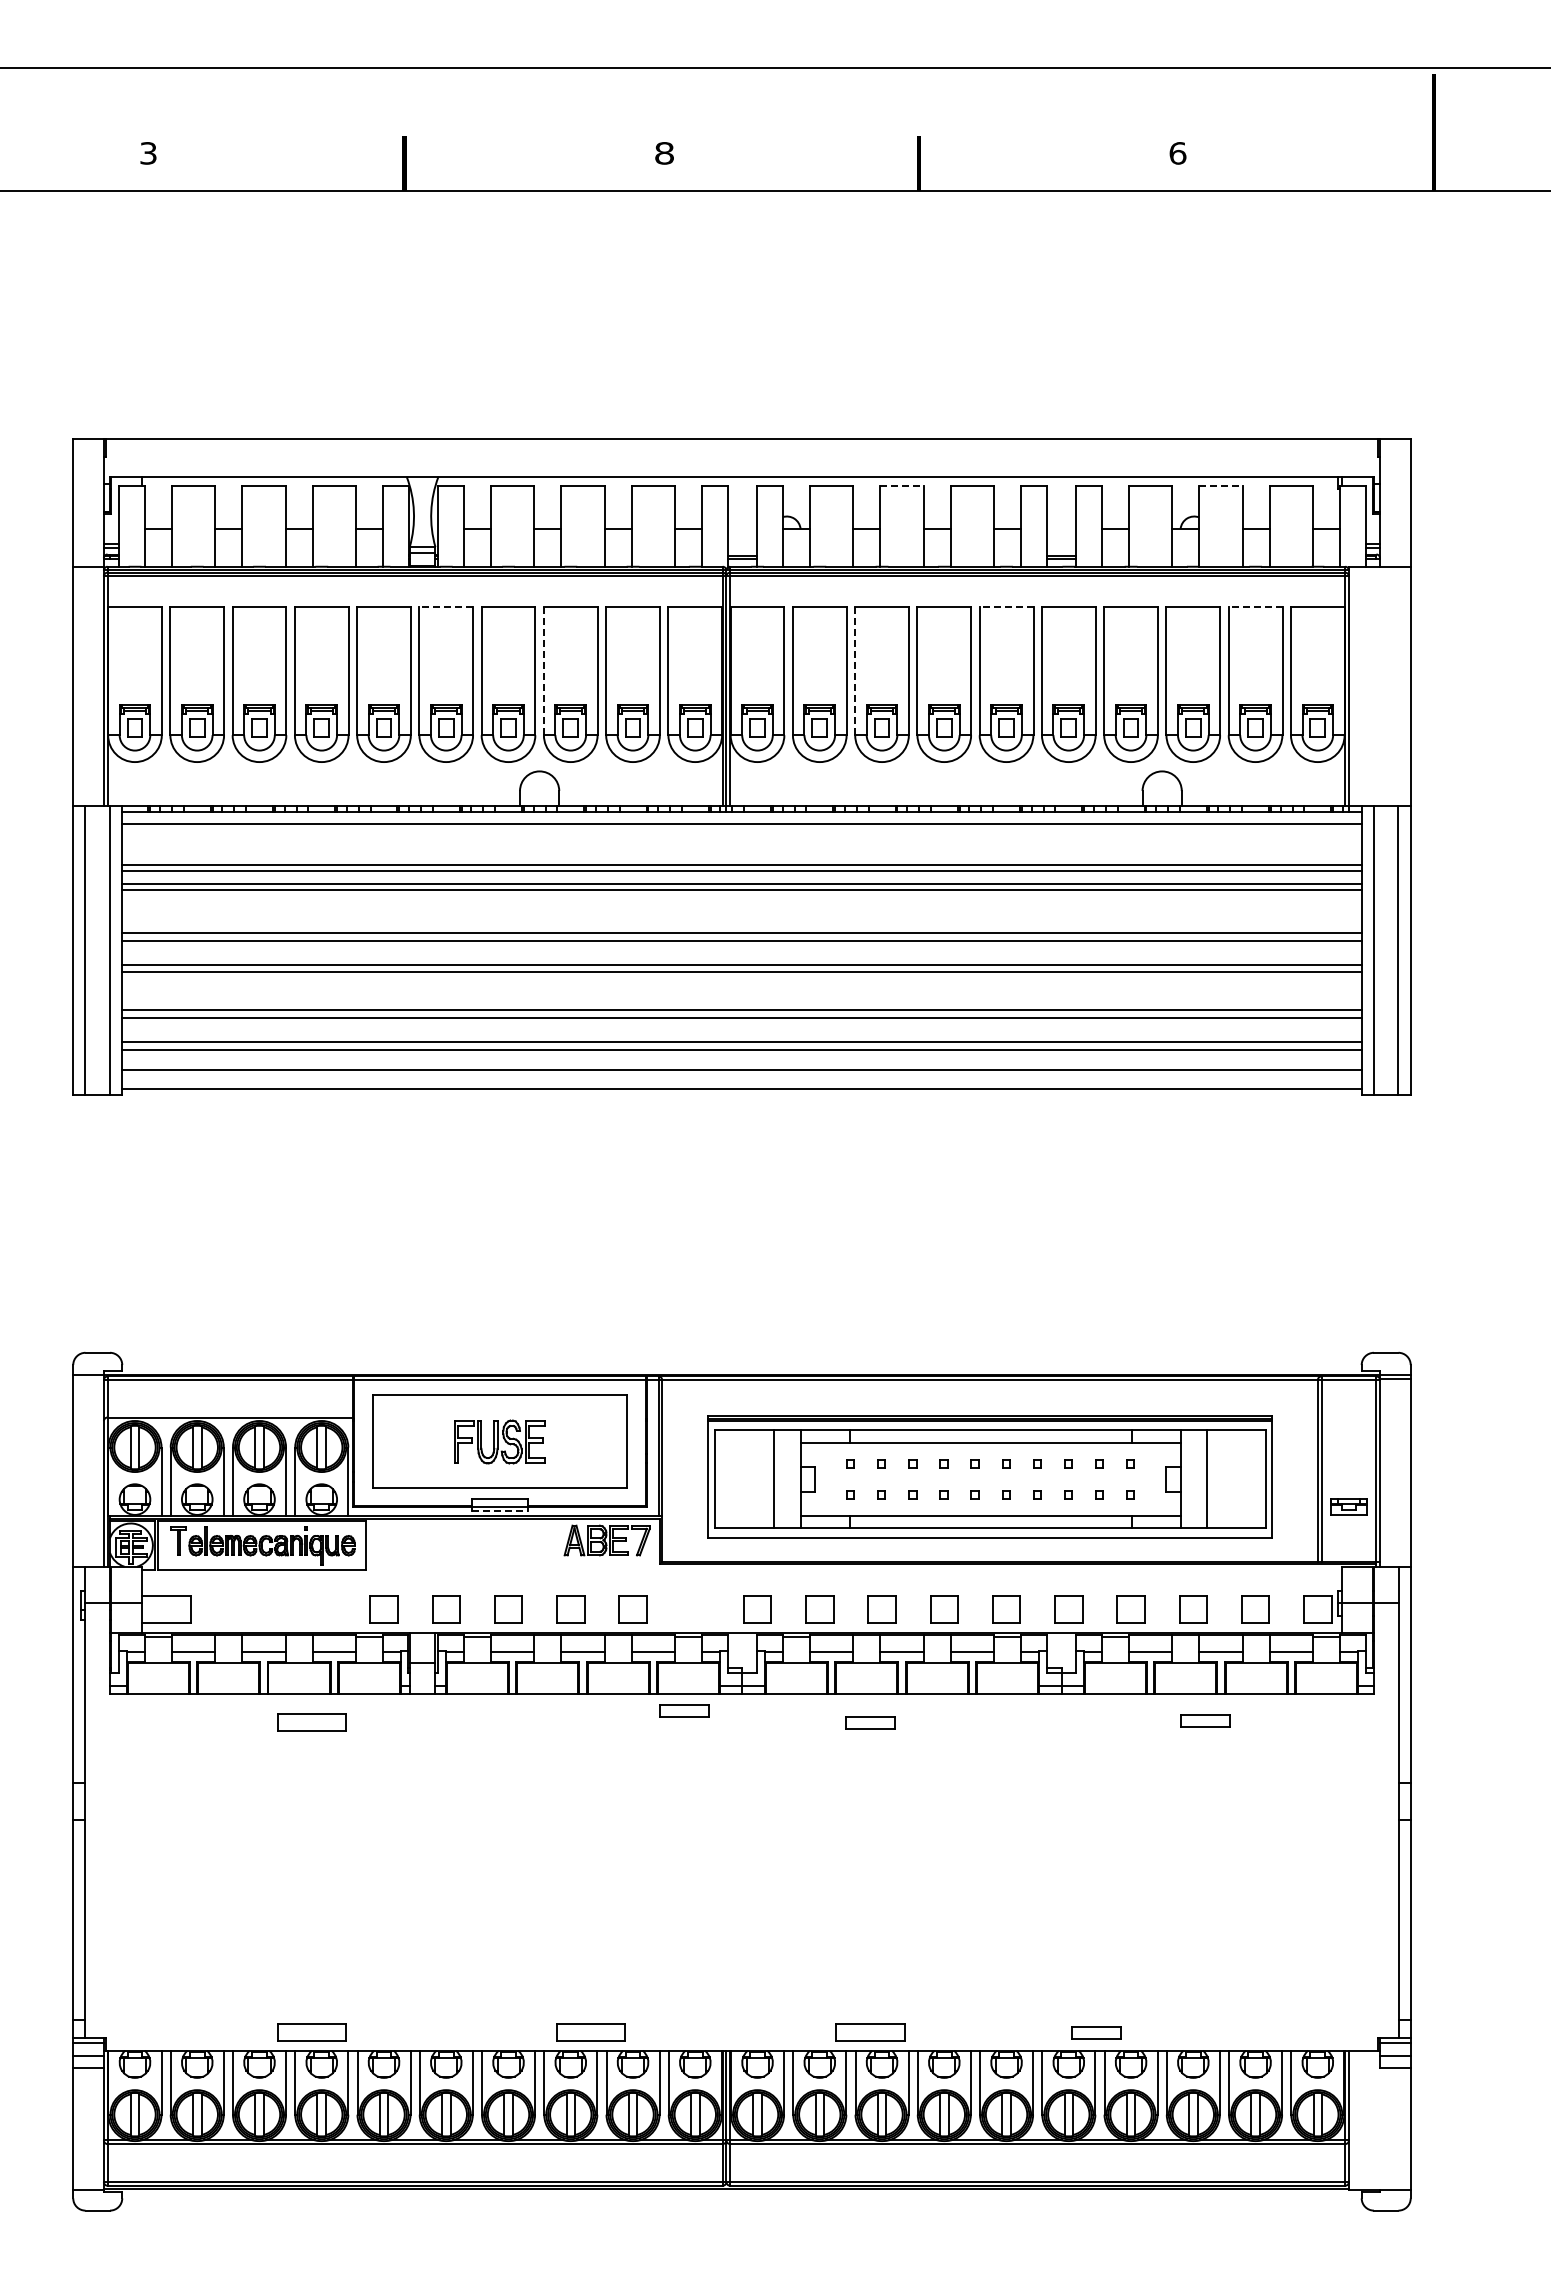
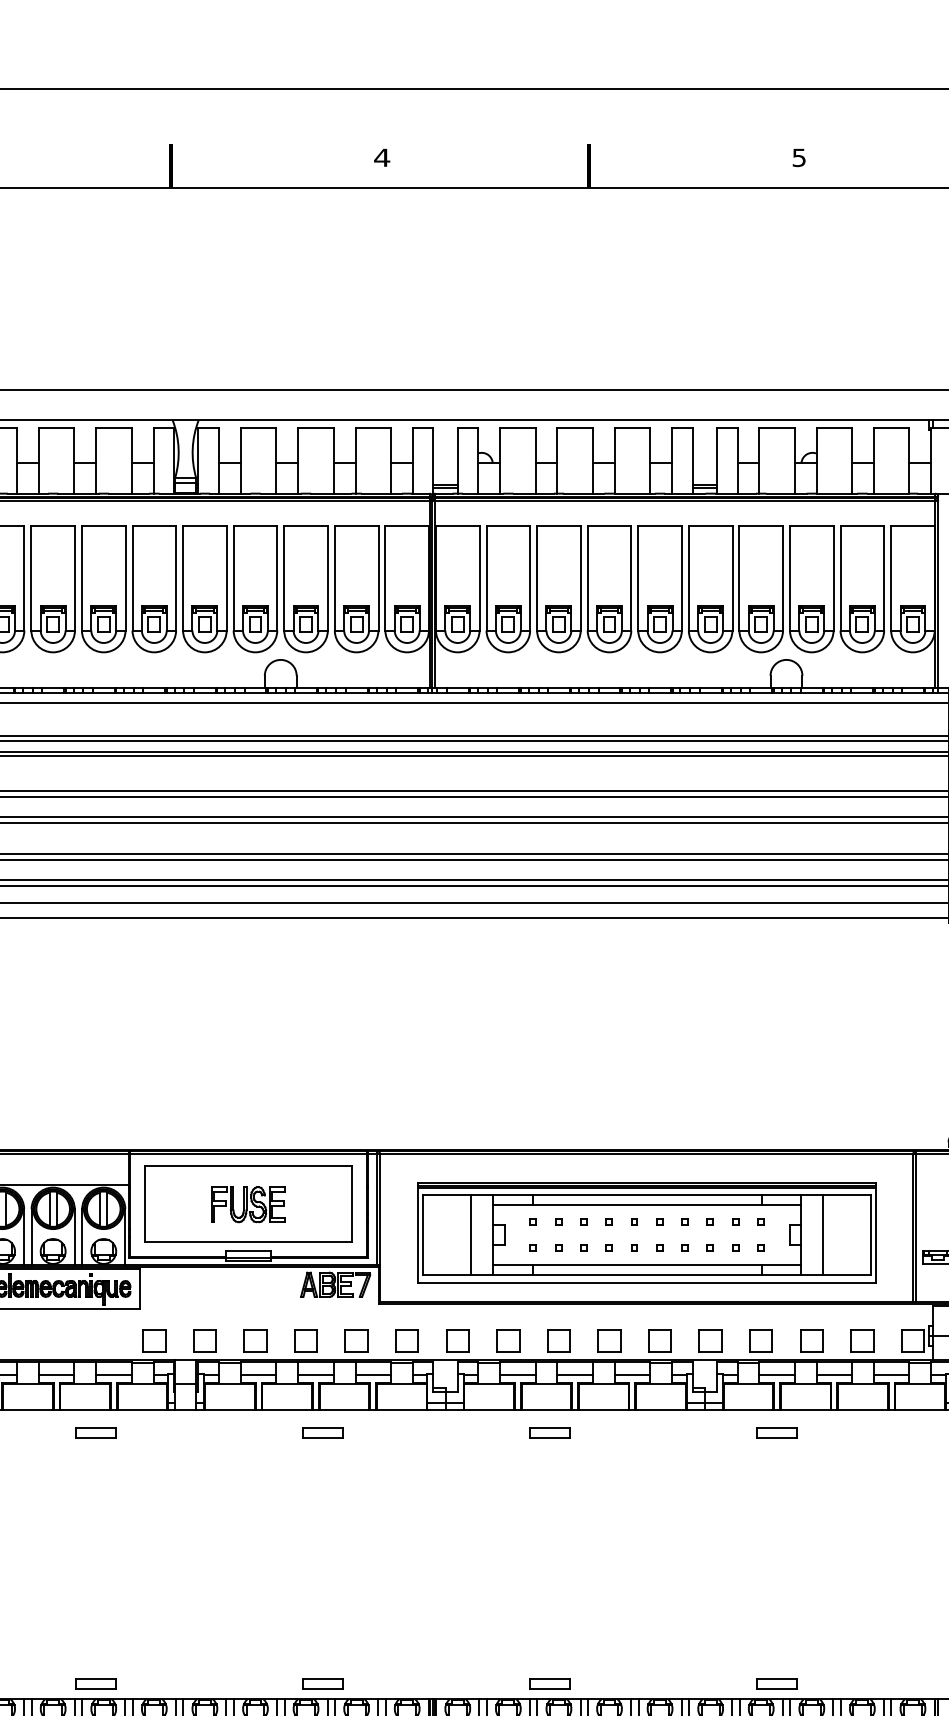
text: (664, 153) -> (382, 157), 8 -> 4
text: (1177, 153) -> (798, 157), 6 -> 5
line: (901, 485) -> (574, 427), dashed -> solid
line: (1221, 485) -> (834, 427), dashed -> solid
line: (446, 606) -> (205, 525), dashed -> solid
line: (1006, 606) -> (660, 525), dashed -> solid
line: (1255, 606) -> (862, 525), dashed -> solid
line: (543, 670) -> (283, 577), dashed -> solid
line: (855, 670) -> (537, 577), dashed -> solid
line: (499, 1511) -> (248, 1261), dashed -> solid
part: (695, 1609) -> (407, 1340), added
part: (684, 1710) -> (322, 1432), moved
part: (1205, 1720) -> (777, 1432), moved
part: (311, 1722) -> (95, 1432), size x0.71
part: (311, 2031) -> (95, 1683), size x0.71
part: (591, 2031) -> (322, 1683), size x0.71
part: (870, 2031) -> (549, 1683), size x0.71
part: (1096, 2032) -> (777, 1683), moved

